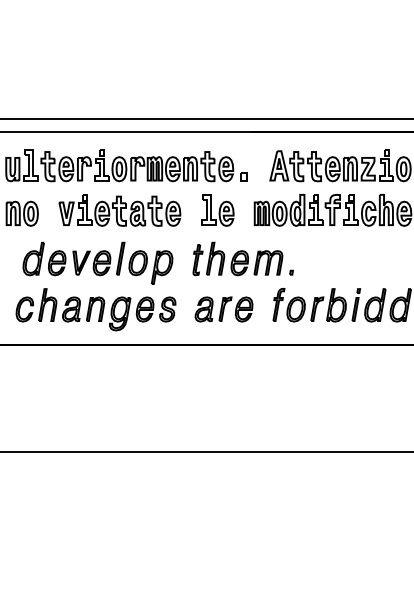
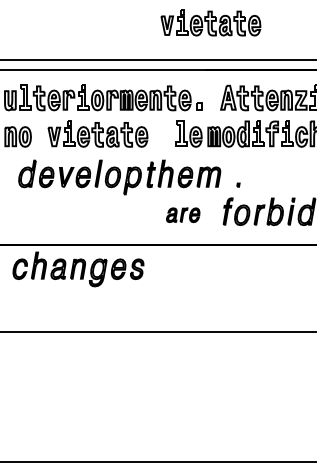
part: (257, 74) -> (210, 22), added
part: (217, 210) -> (188, 134), moved
part: (237, 258) -> (183, 173), moved
part: (95, 309) -> (78, 269), moved
part: (223, 309) -> (182, 215), size x0.7

